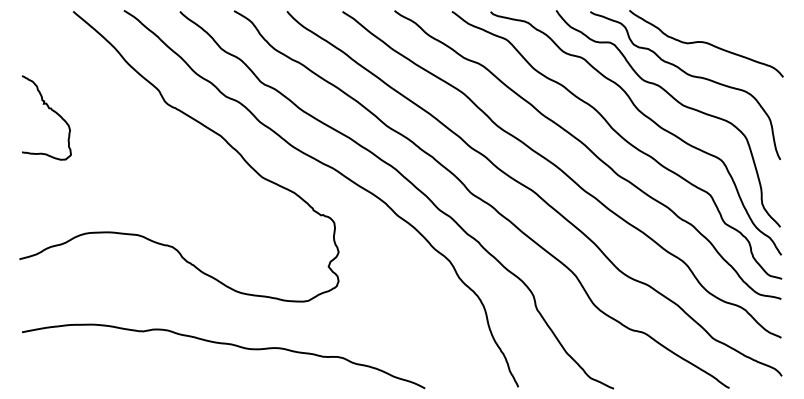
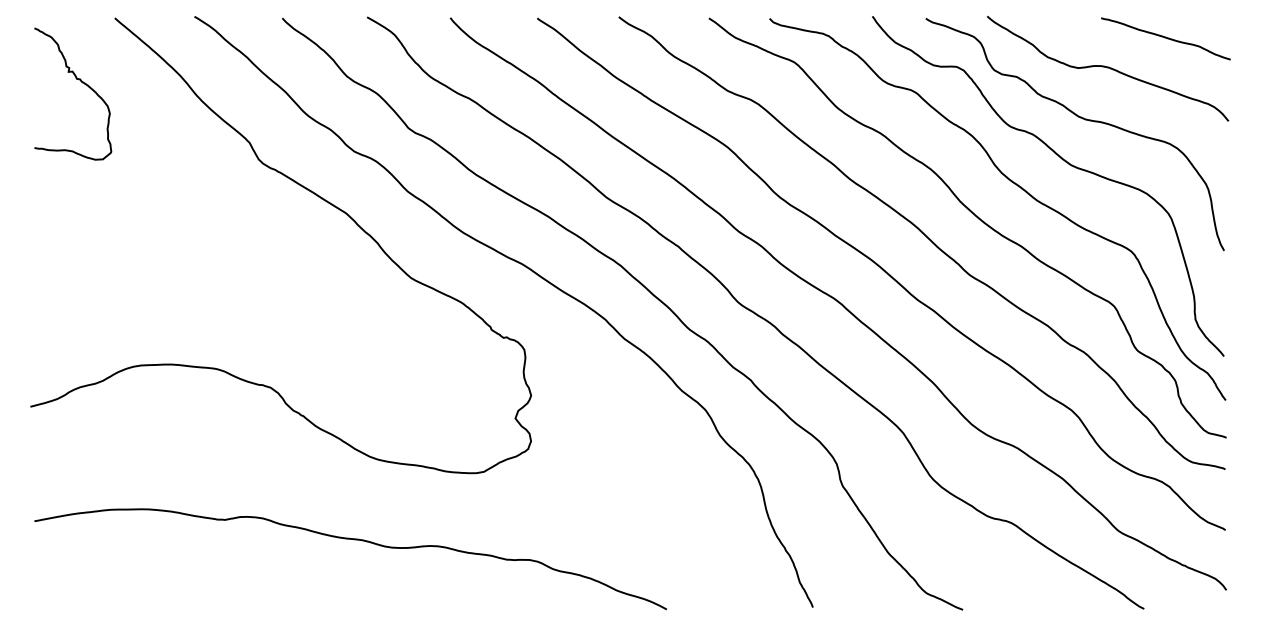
curve: (743, 24) -> (1166, 38), added
curve: (52, 111) -> (82, 83), moved

